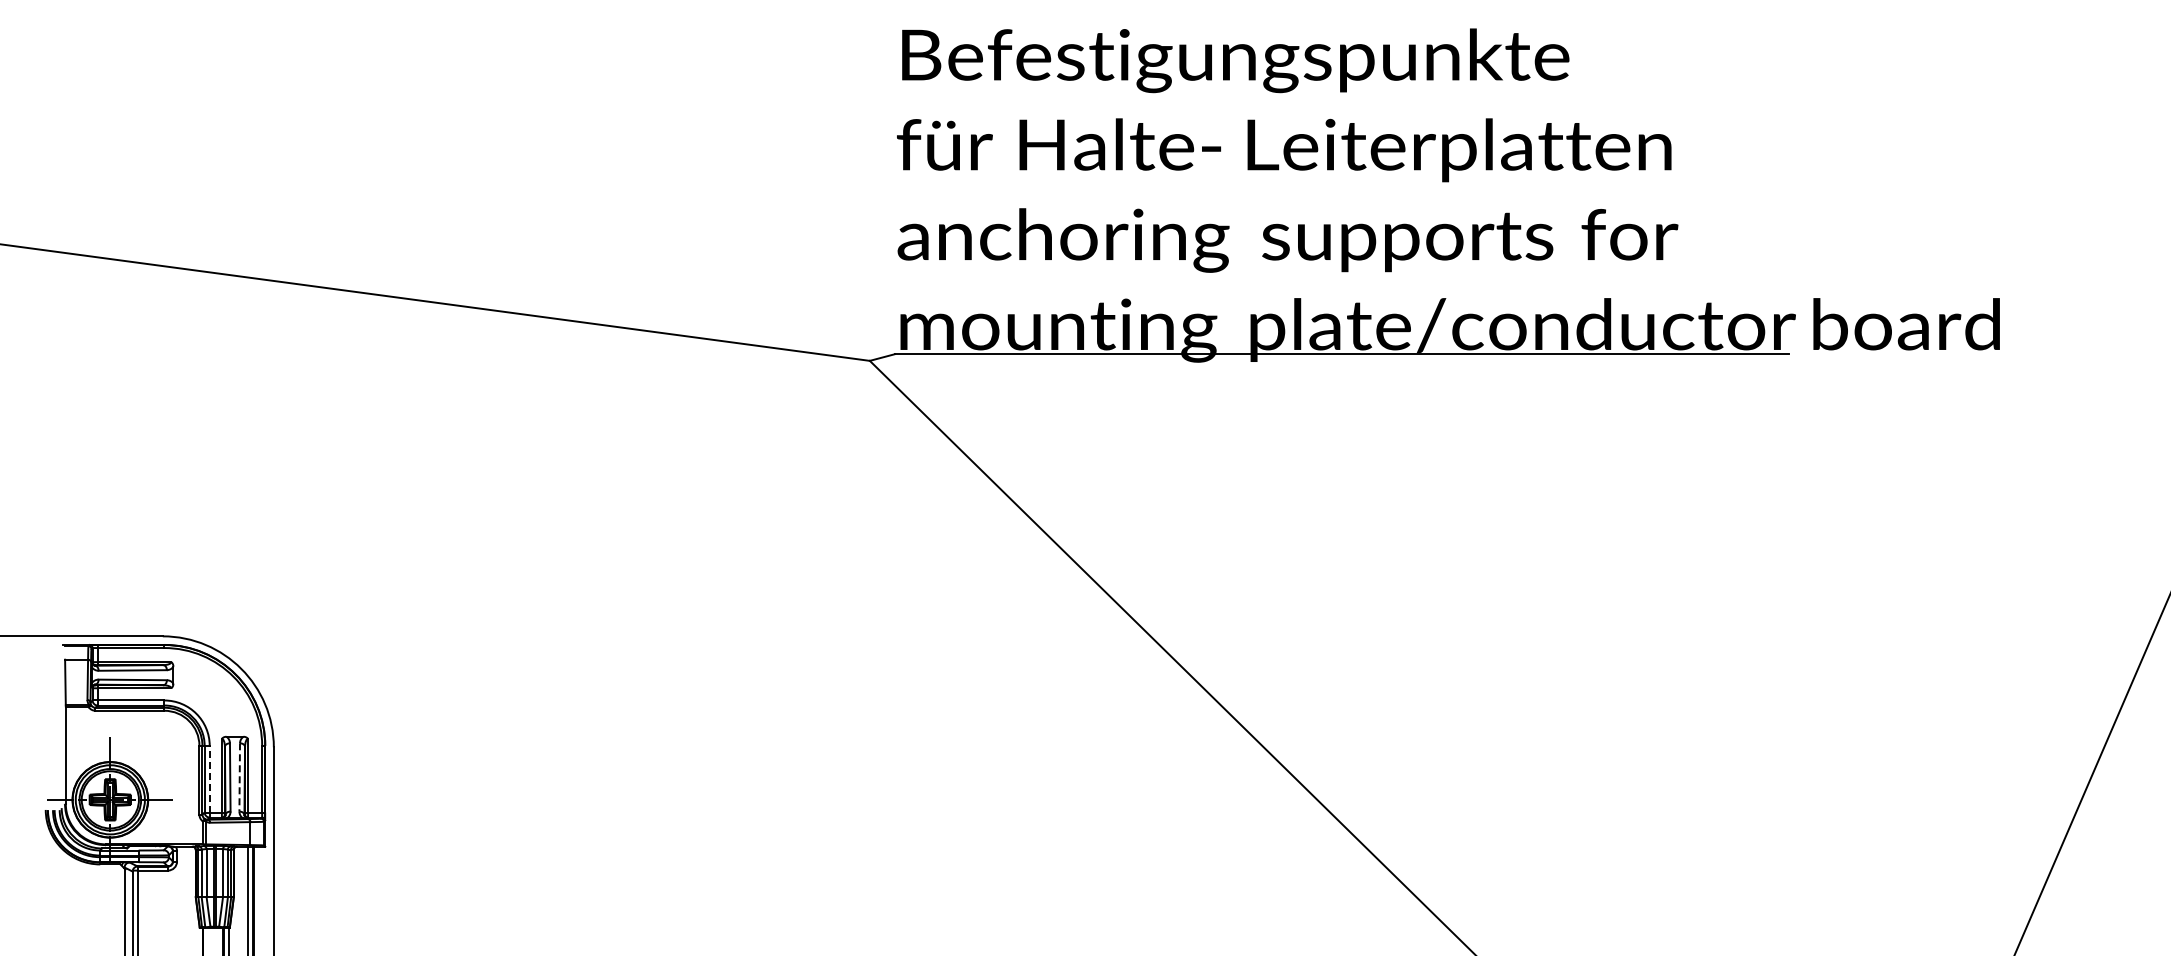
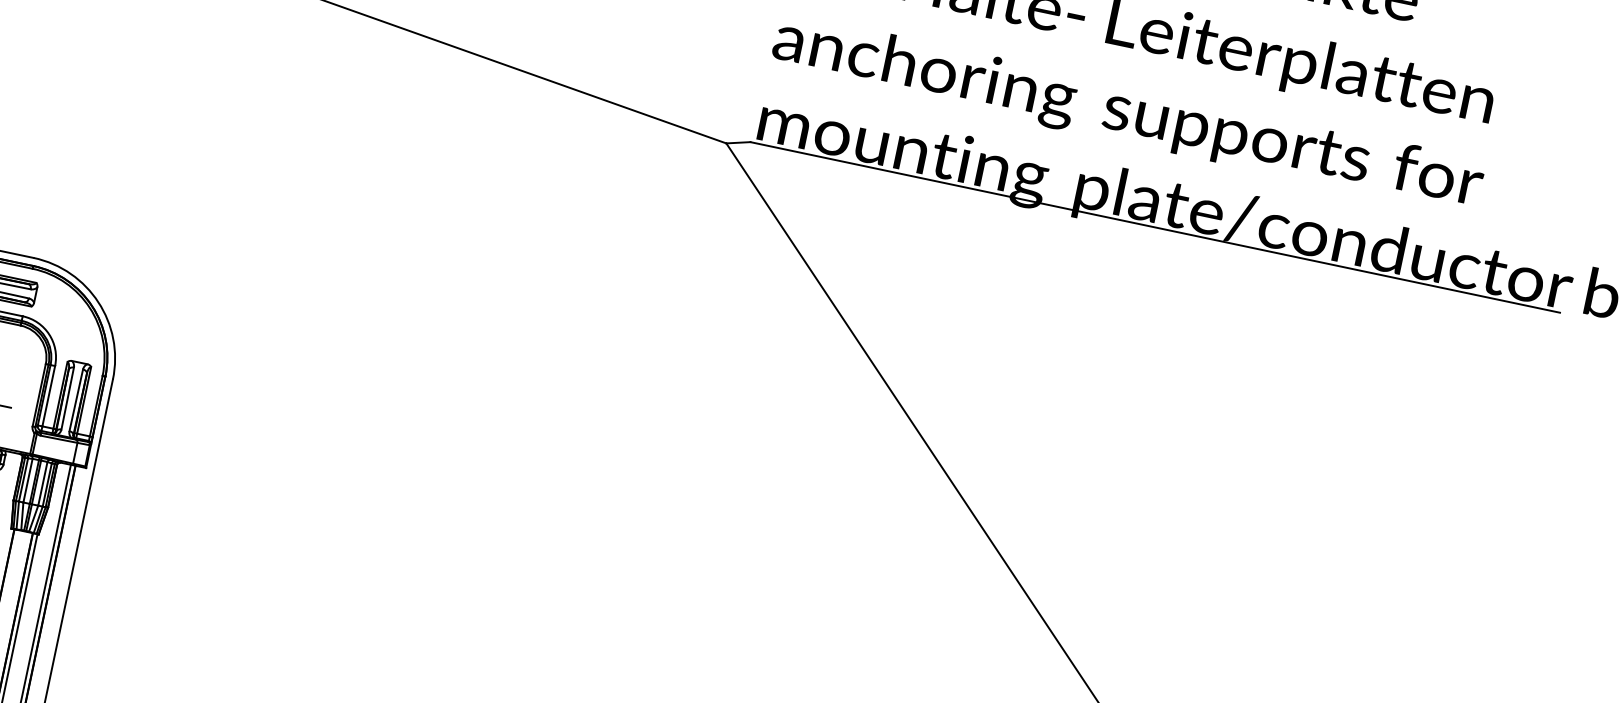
line: (239, 777) -> (76, 400), dashed -> solid
line: (209, 778) -> (48, 395), dashed -> solid

